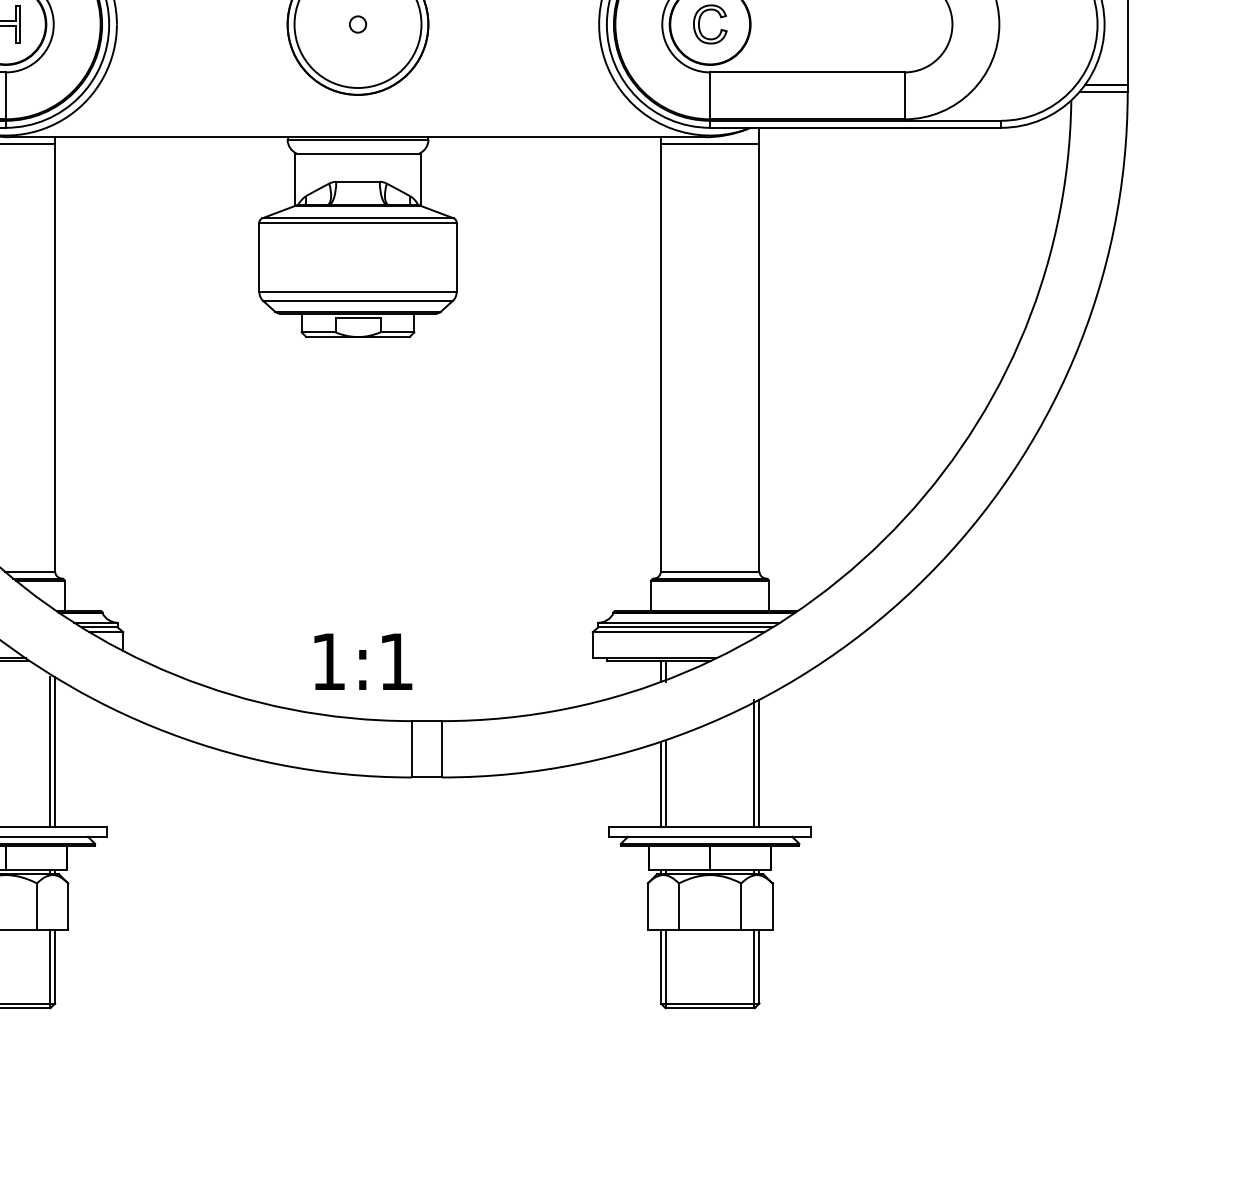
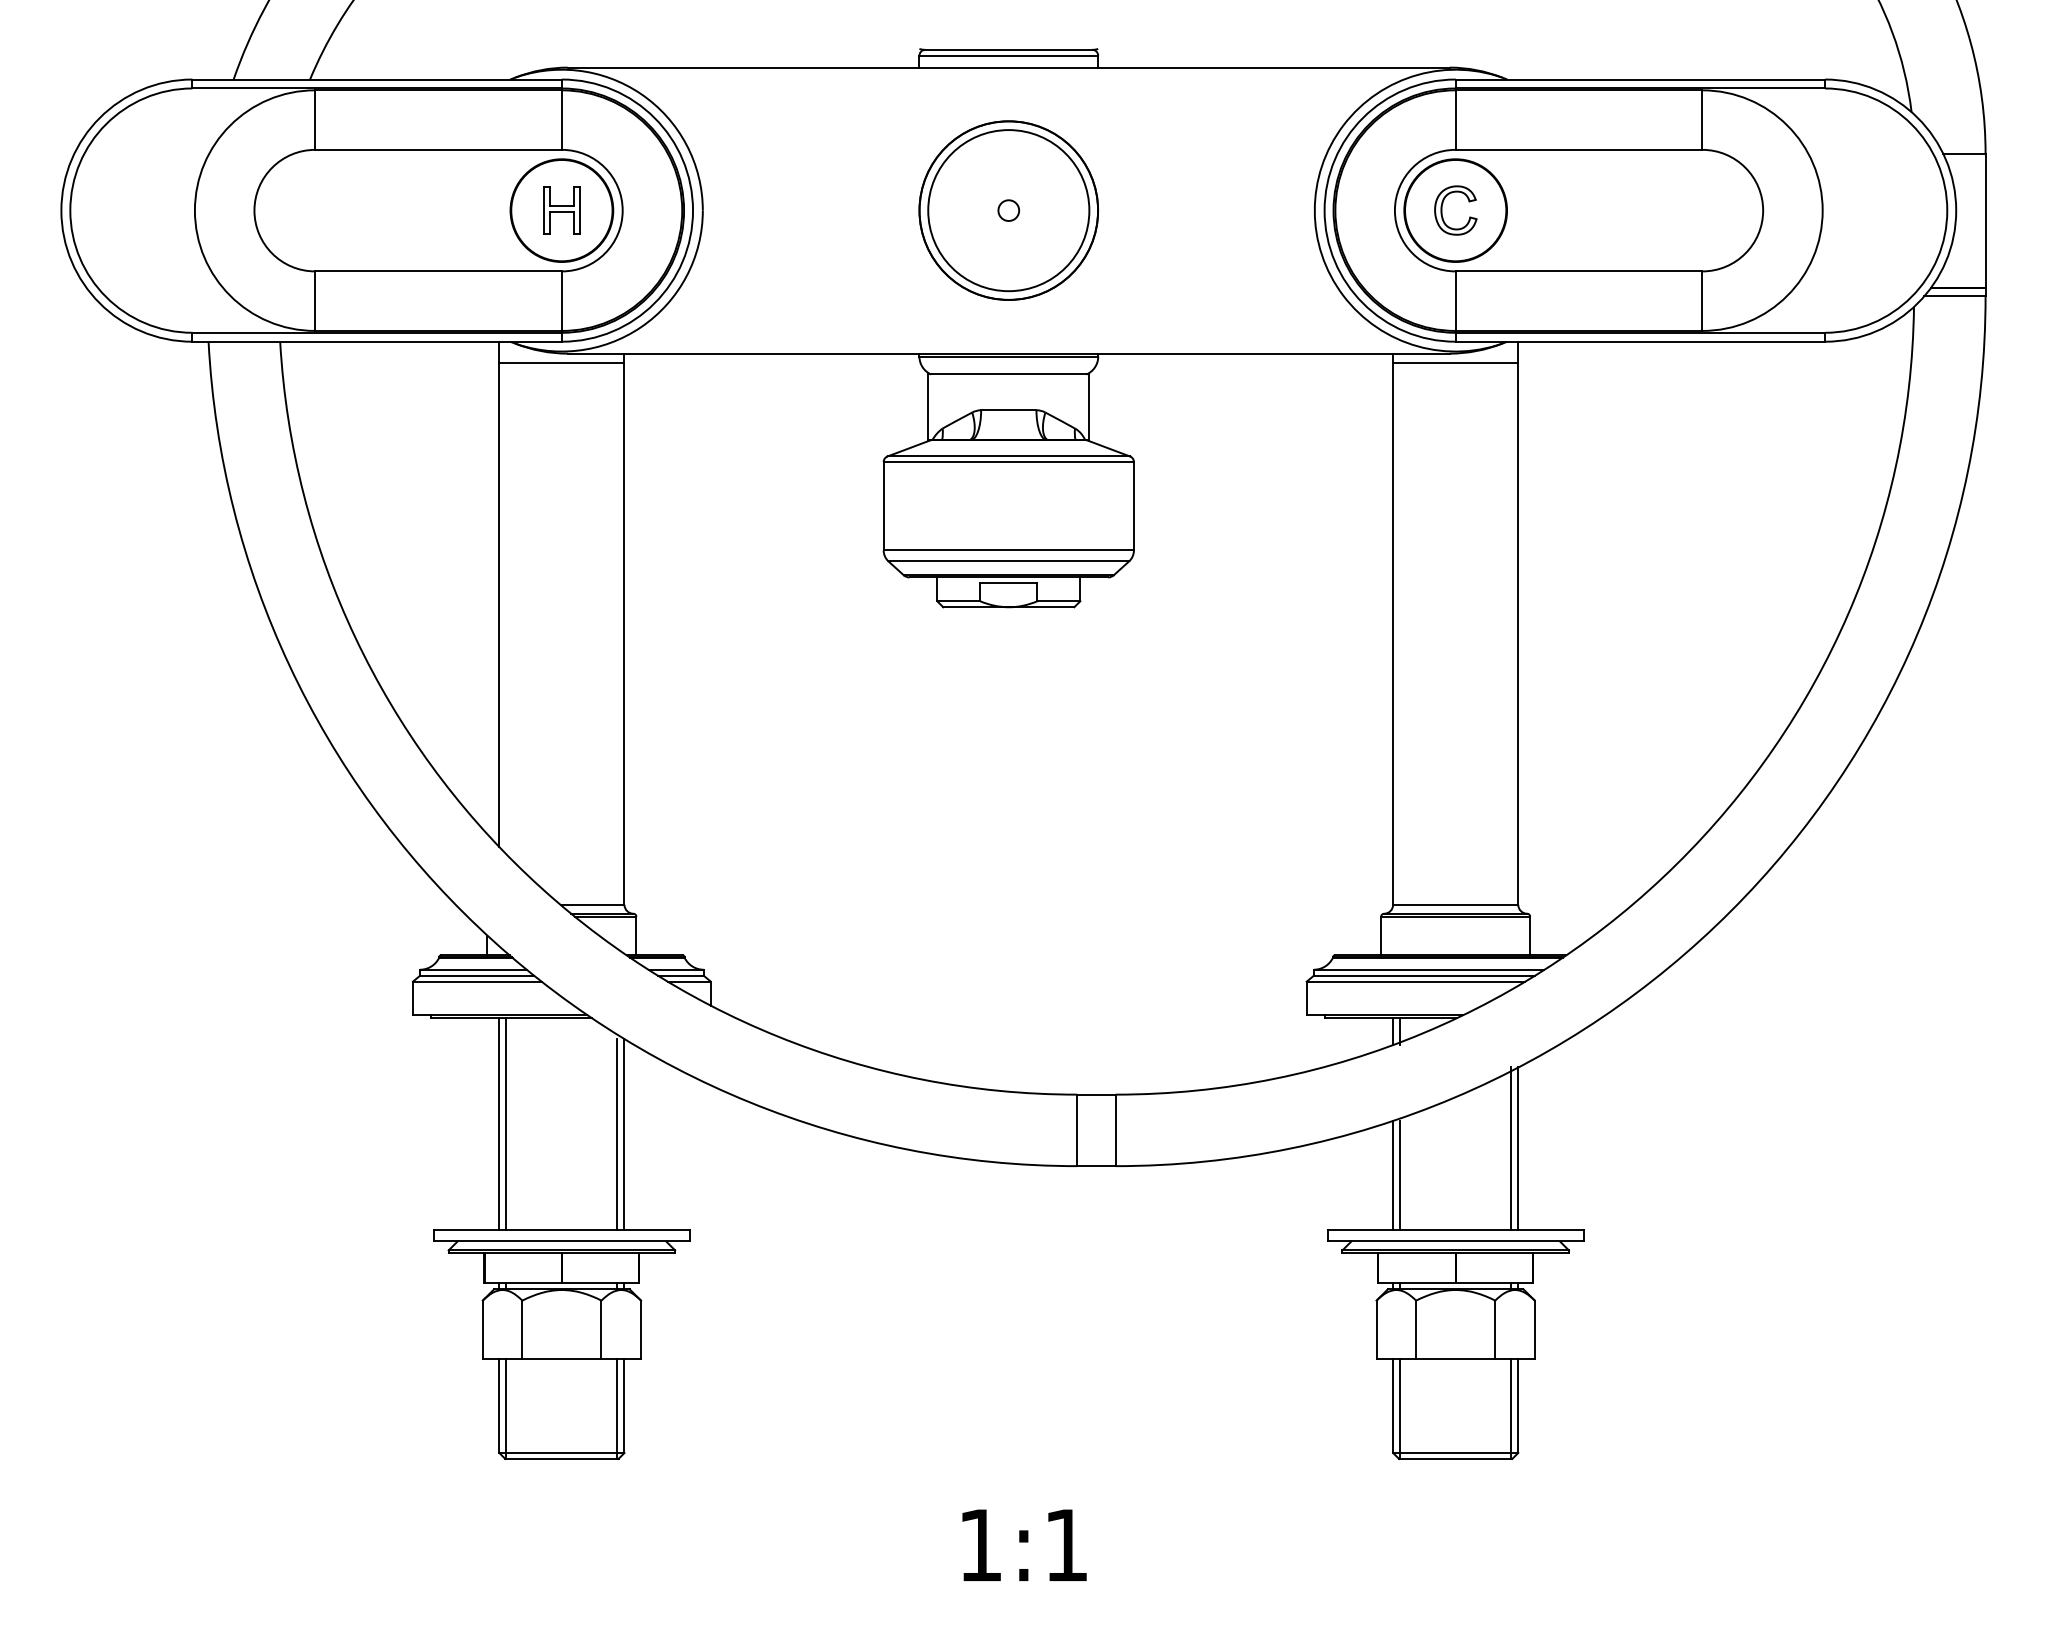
text: (363, 661) -> (1024, 1544), moved

